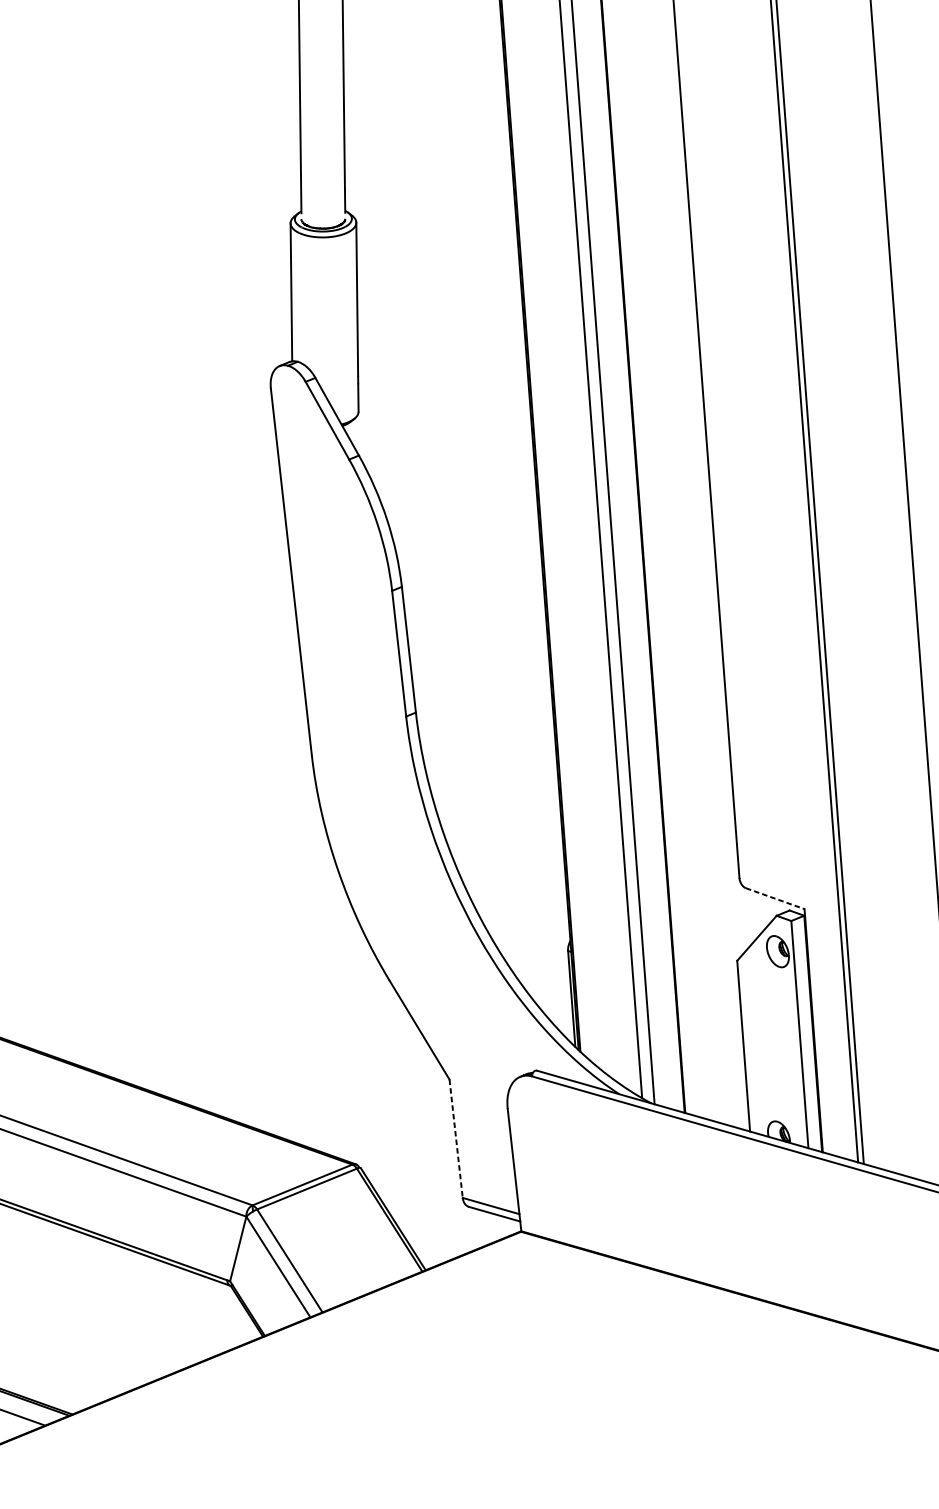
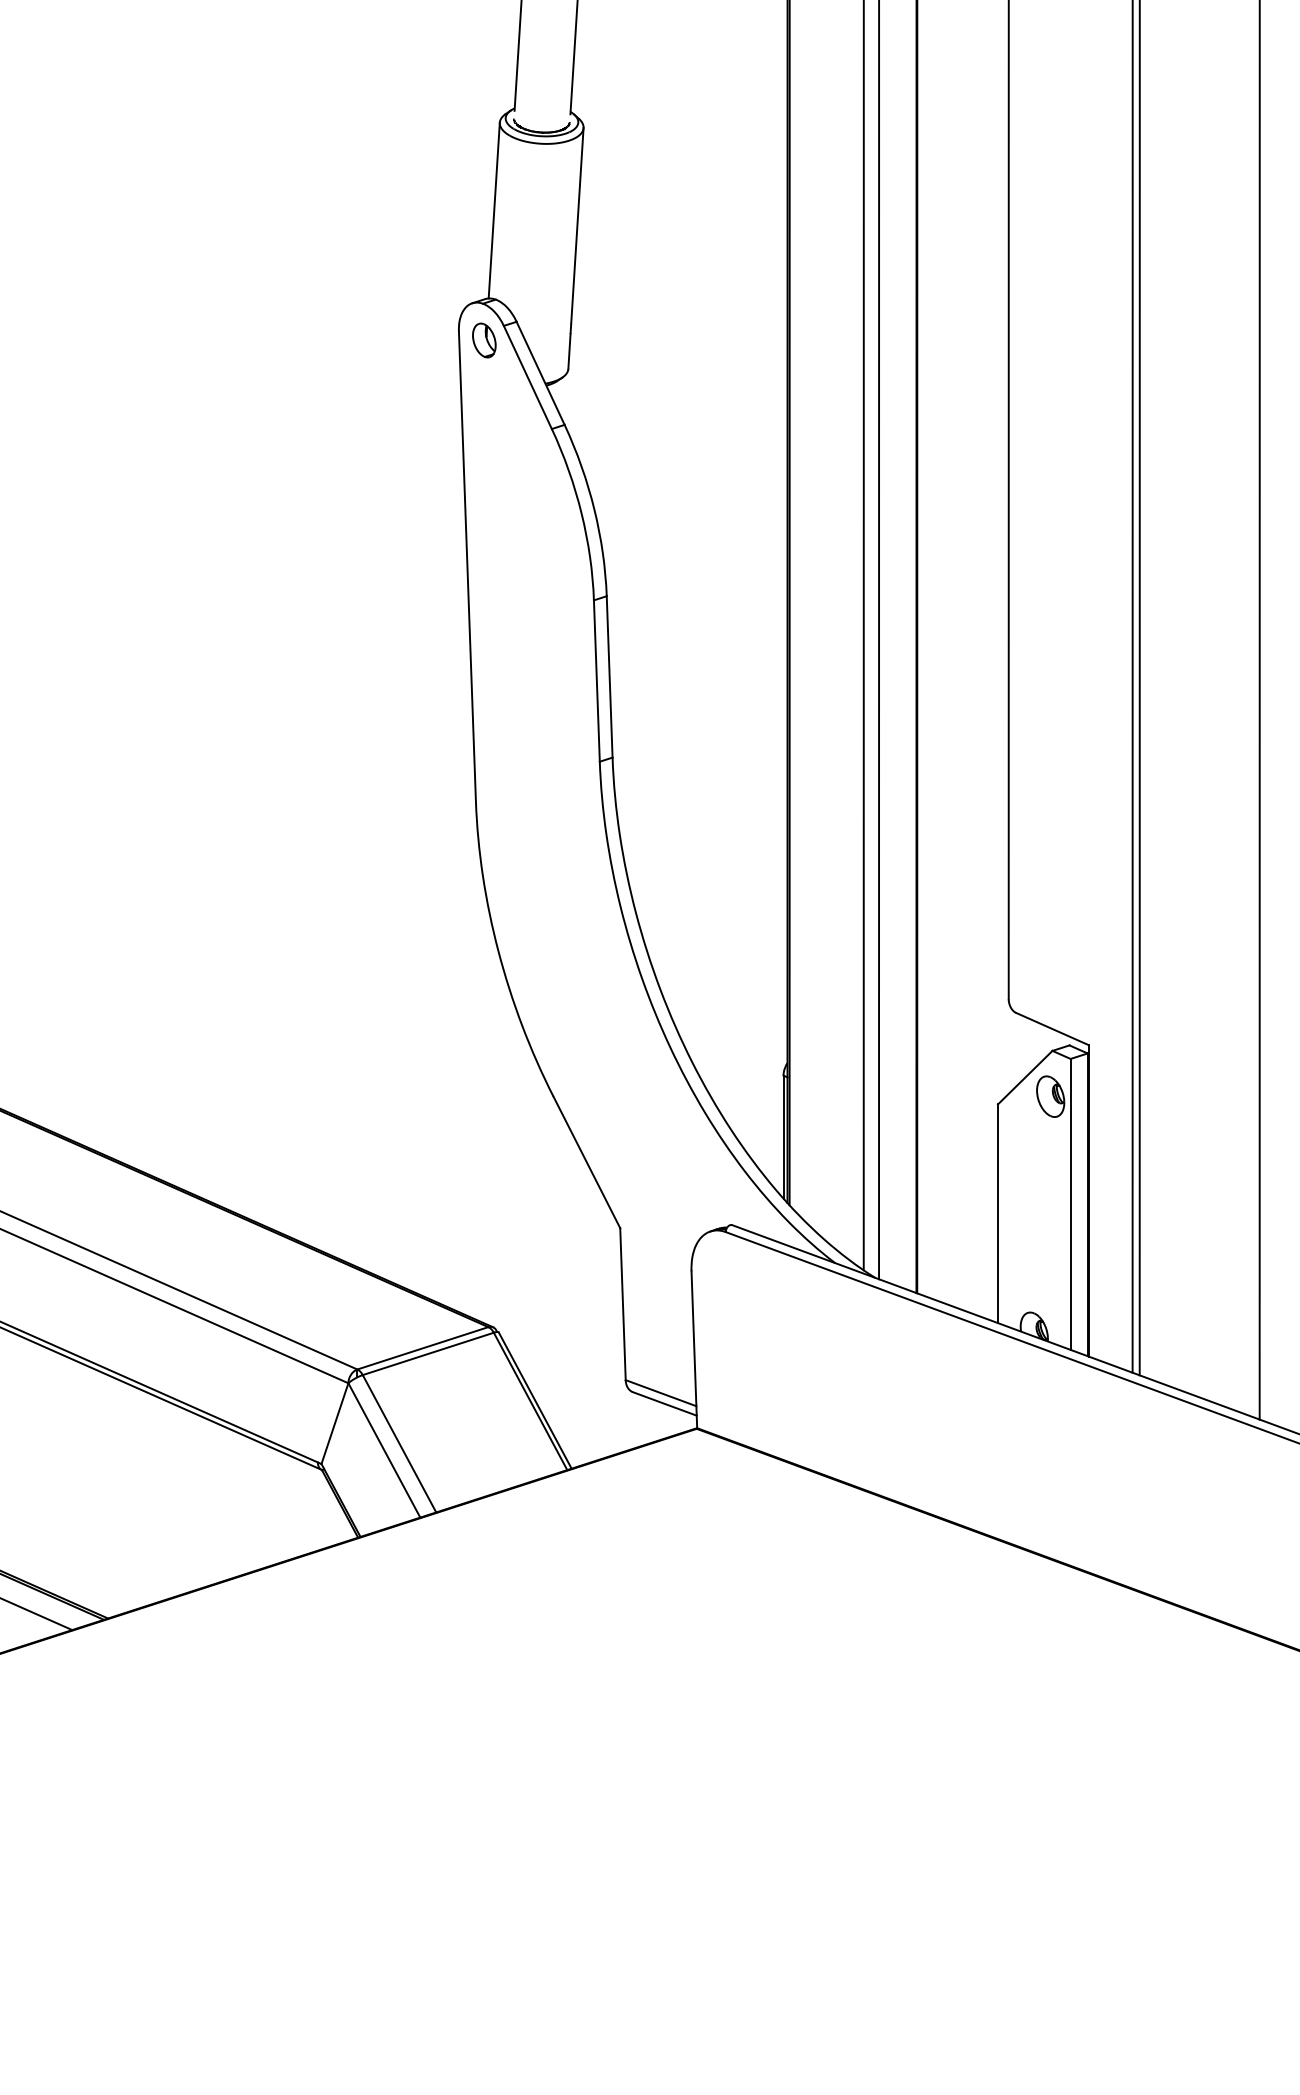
part: (291, 394) -> (484, 340), added
line: (775, 898) -> (1052, 1028), dashed -> solid
line: (456, 1139) -> (623, 1304), dashed -> solid

